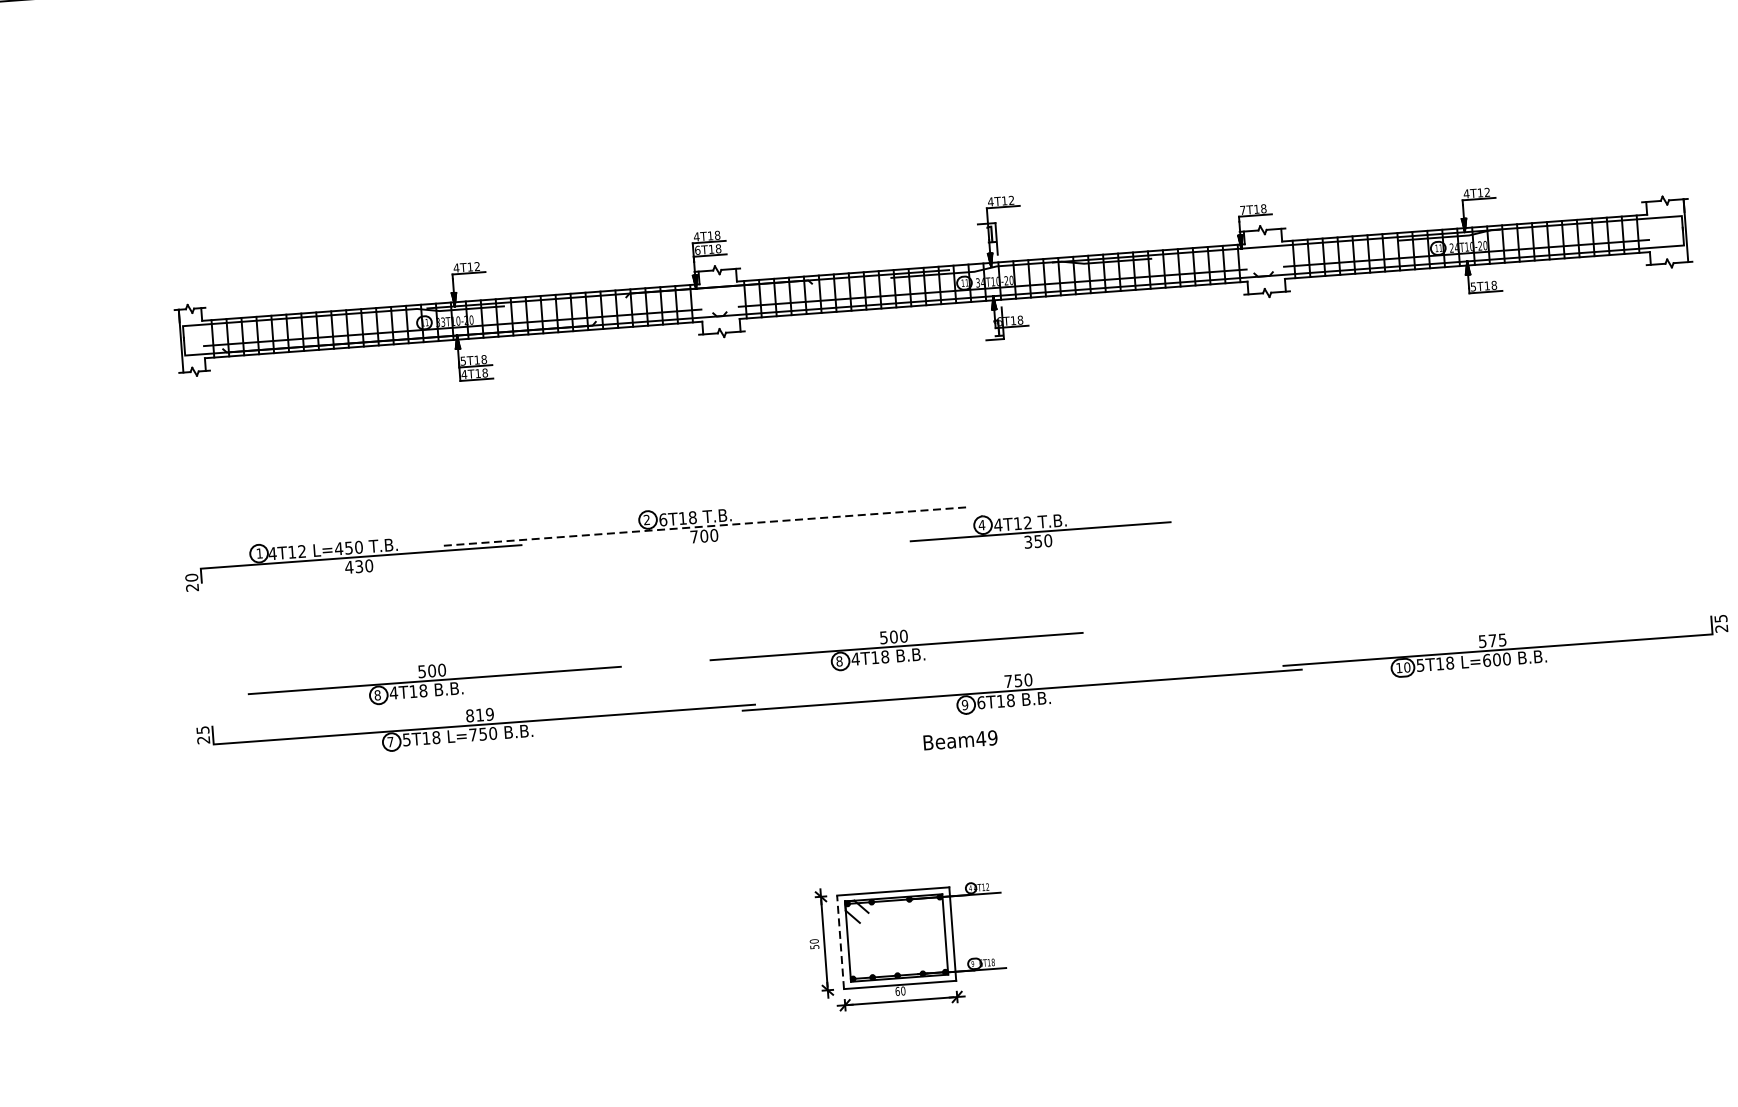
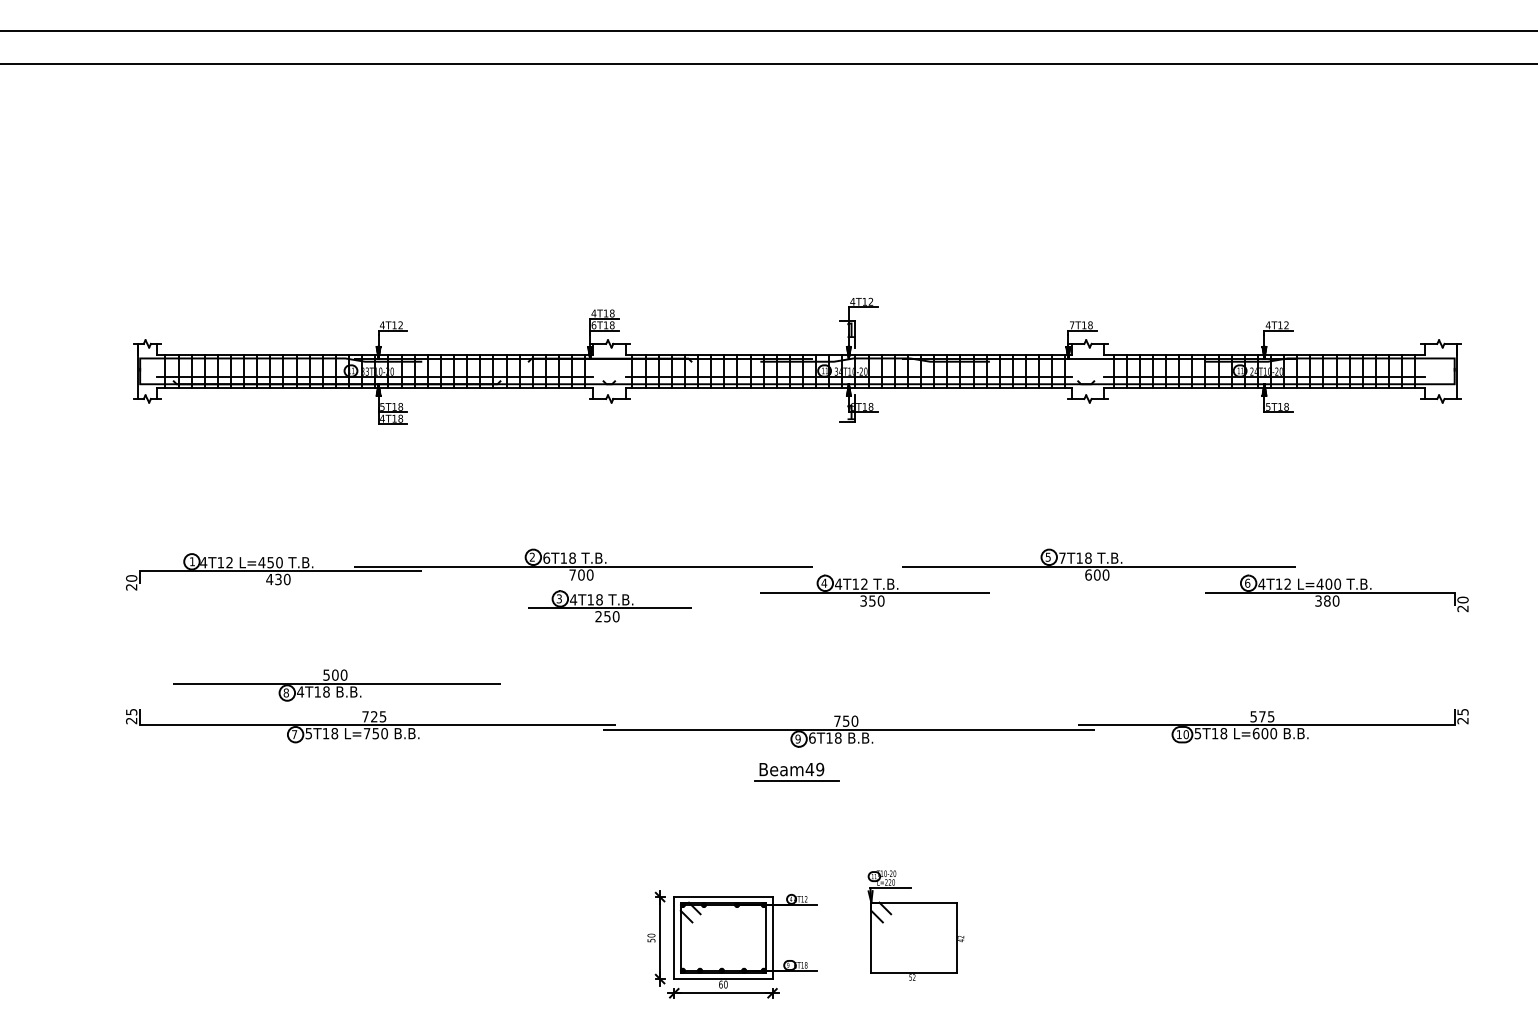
part: (1392, 476) -> (1185, 567), added
line: (705, 526) -> (583, 566), dashed -> solid
part: (738, 569) -> (609, 606), added
part: (896, 648) -> (741, 685), removed
text: (480, 714) -> (374, 716), 819 -> 725
line: (967, 753) -> (797, 781), added
part: (1114, 907) -> (915, 925), added
line: (840, 942) -> (674, 938), dashed -> solid

